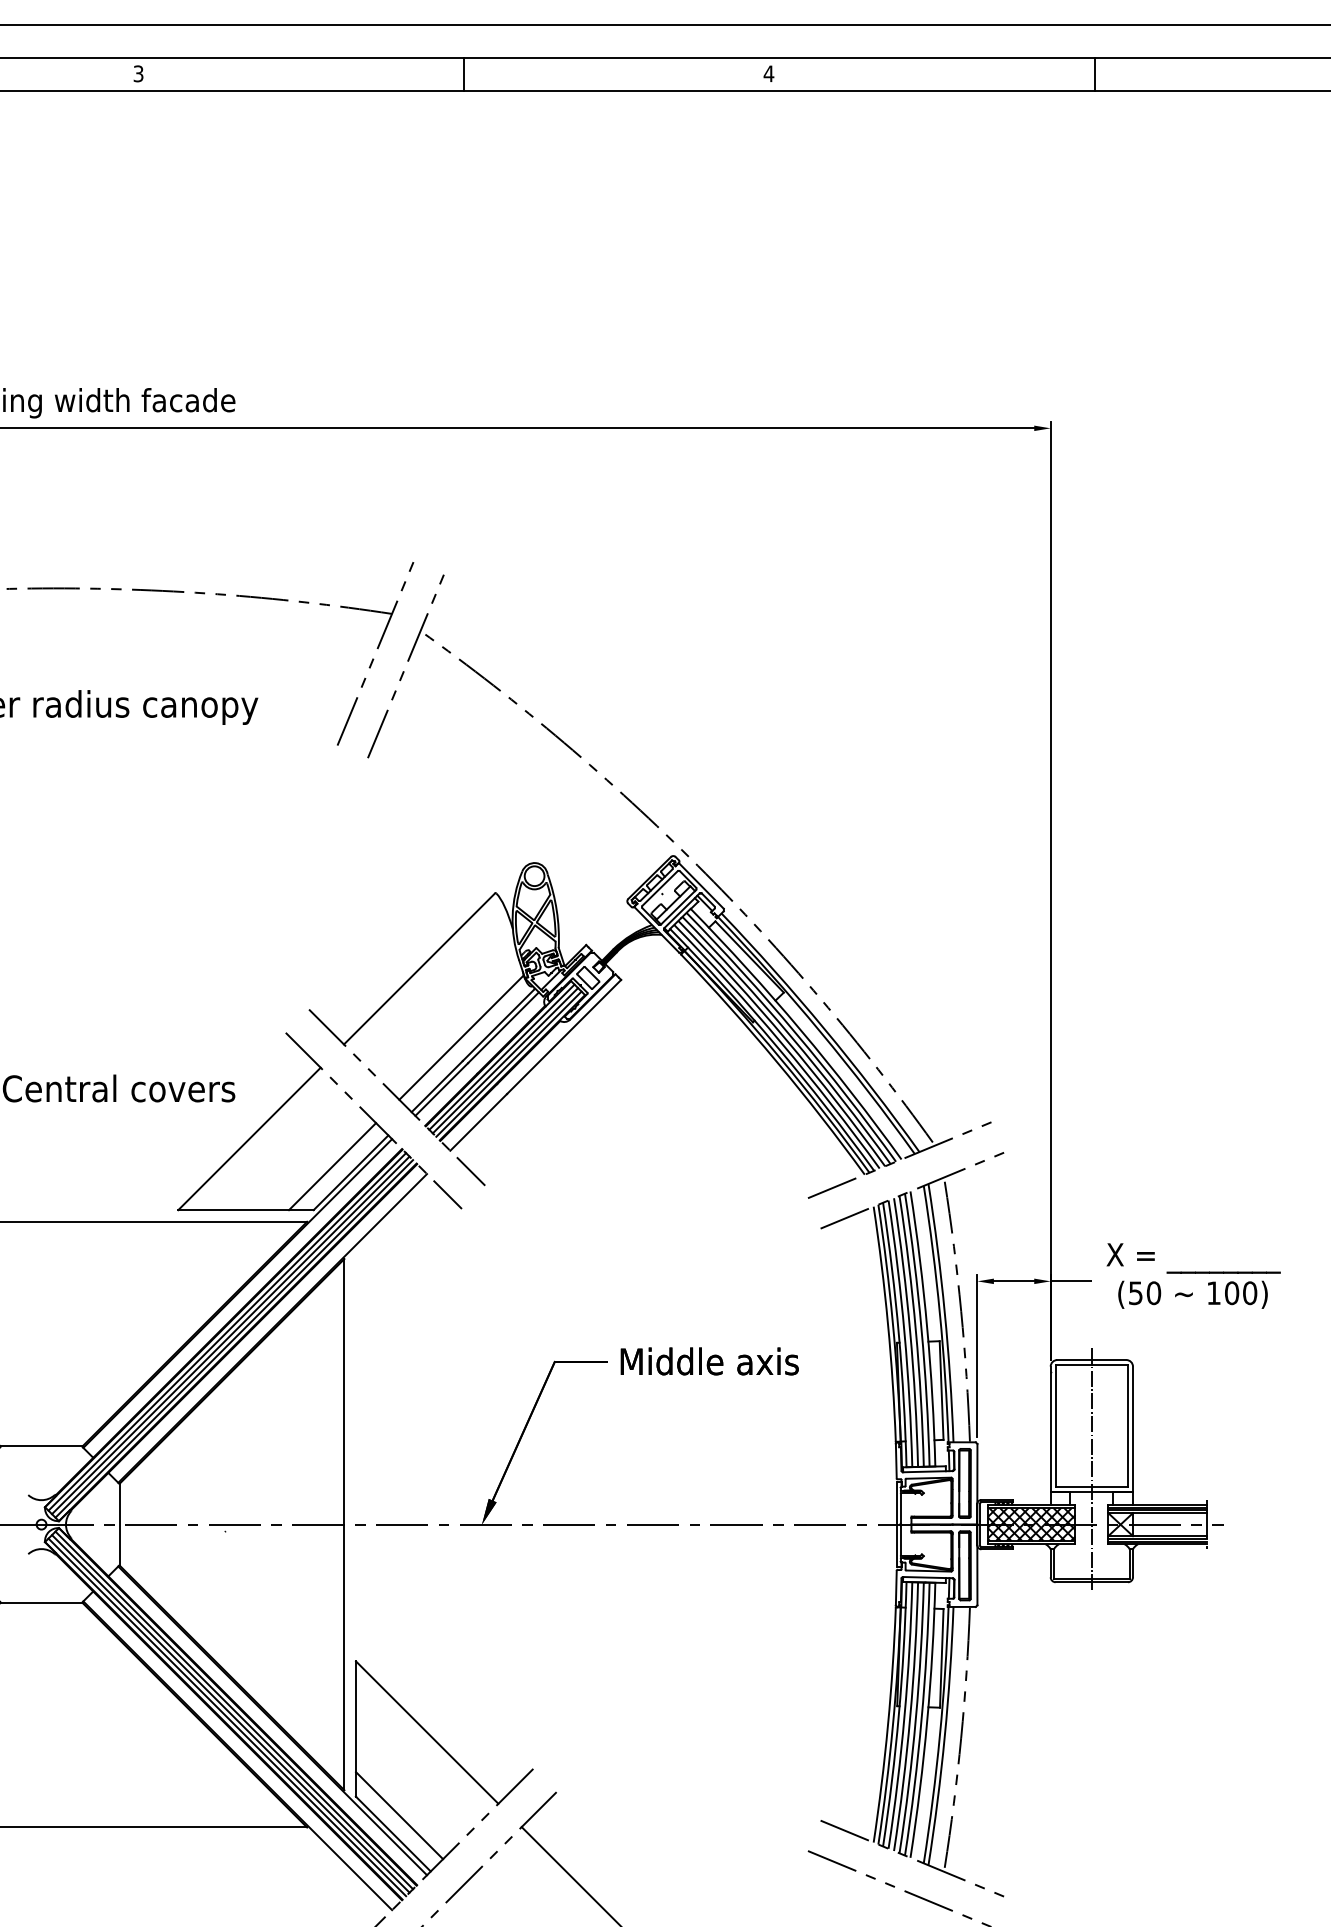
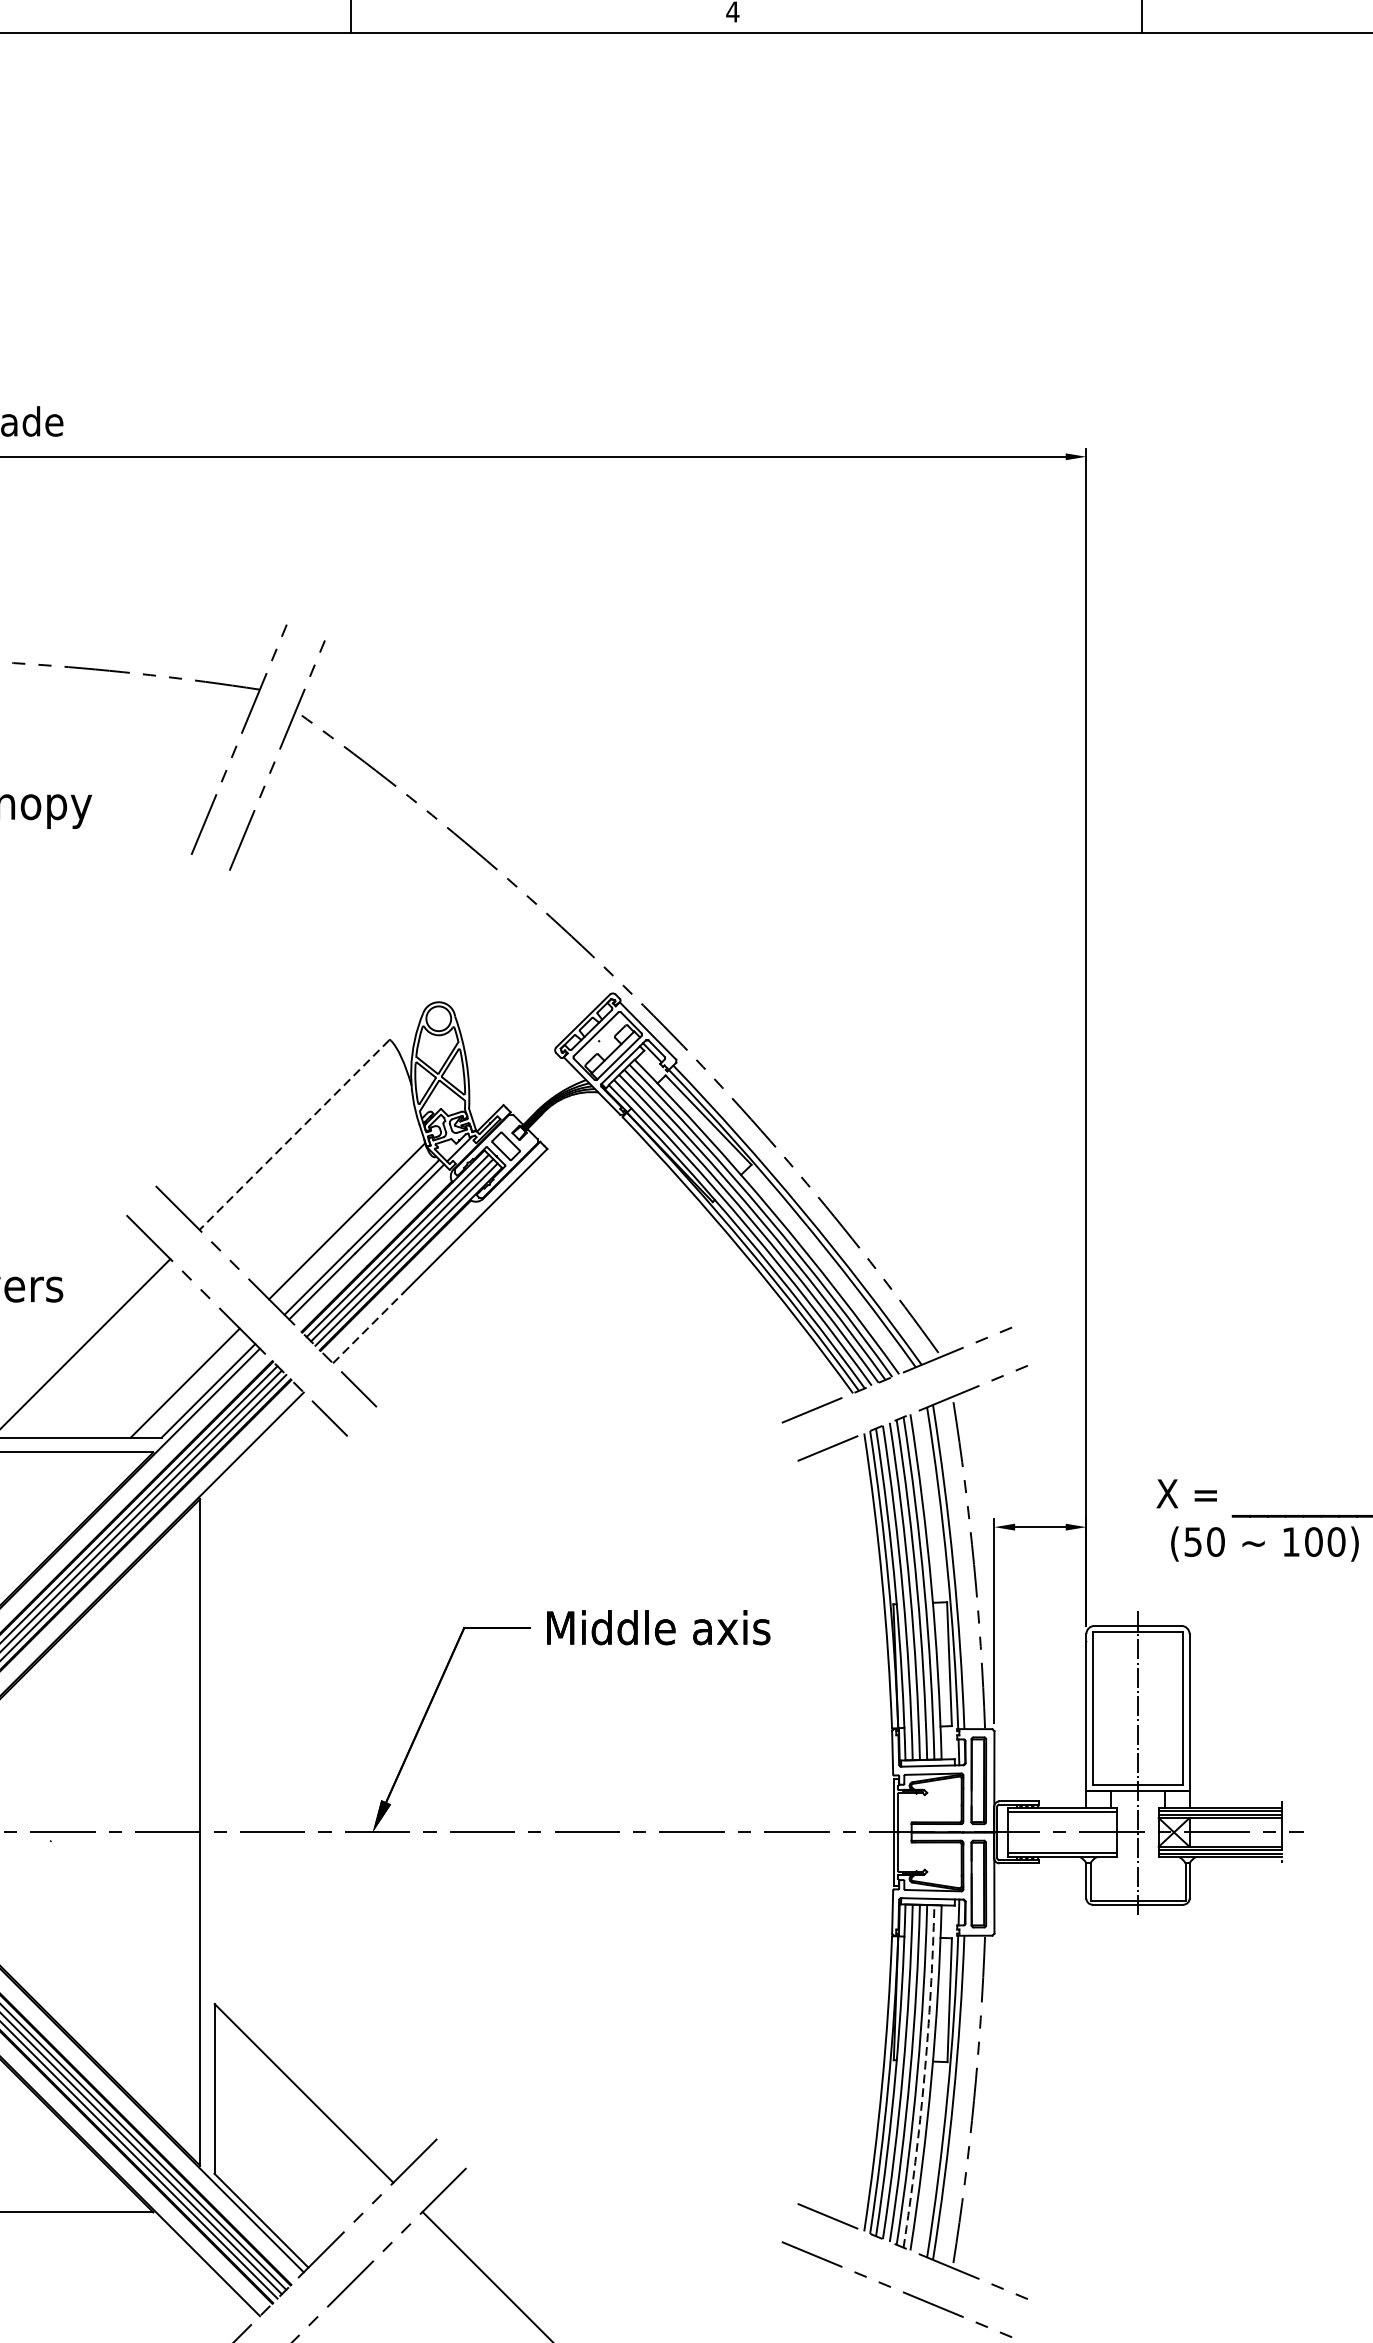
line: (419, 968) -> (294, 1134), solid -> dashed
line: (479, 1122) -> (369, 1327), solid -> dashed
line: (1071, 1281) -> (1112, 1527), removed
hatch: (1031, 1524) -> (1062, 1832), removed
arc: (921, 1719) -> (924, 2076), solid -> dashed
line: (399, 1815) -> (269, 2197), removed

